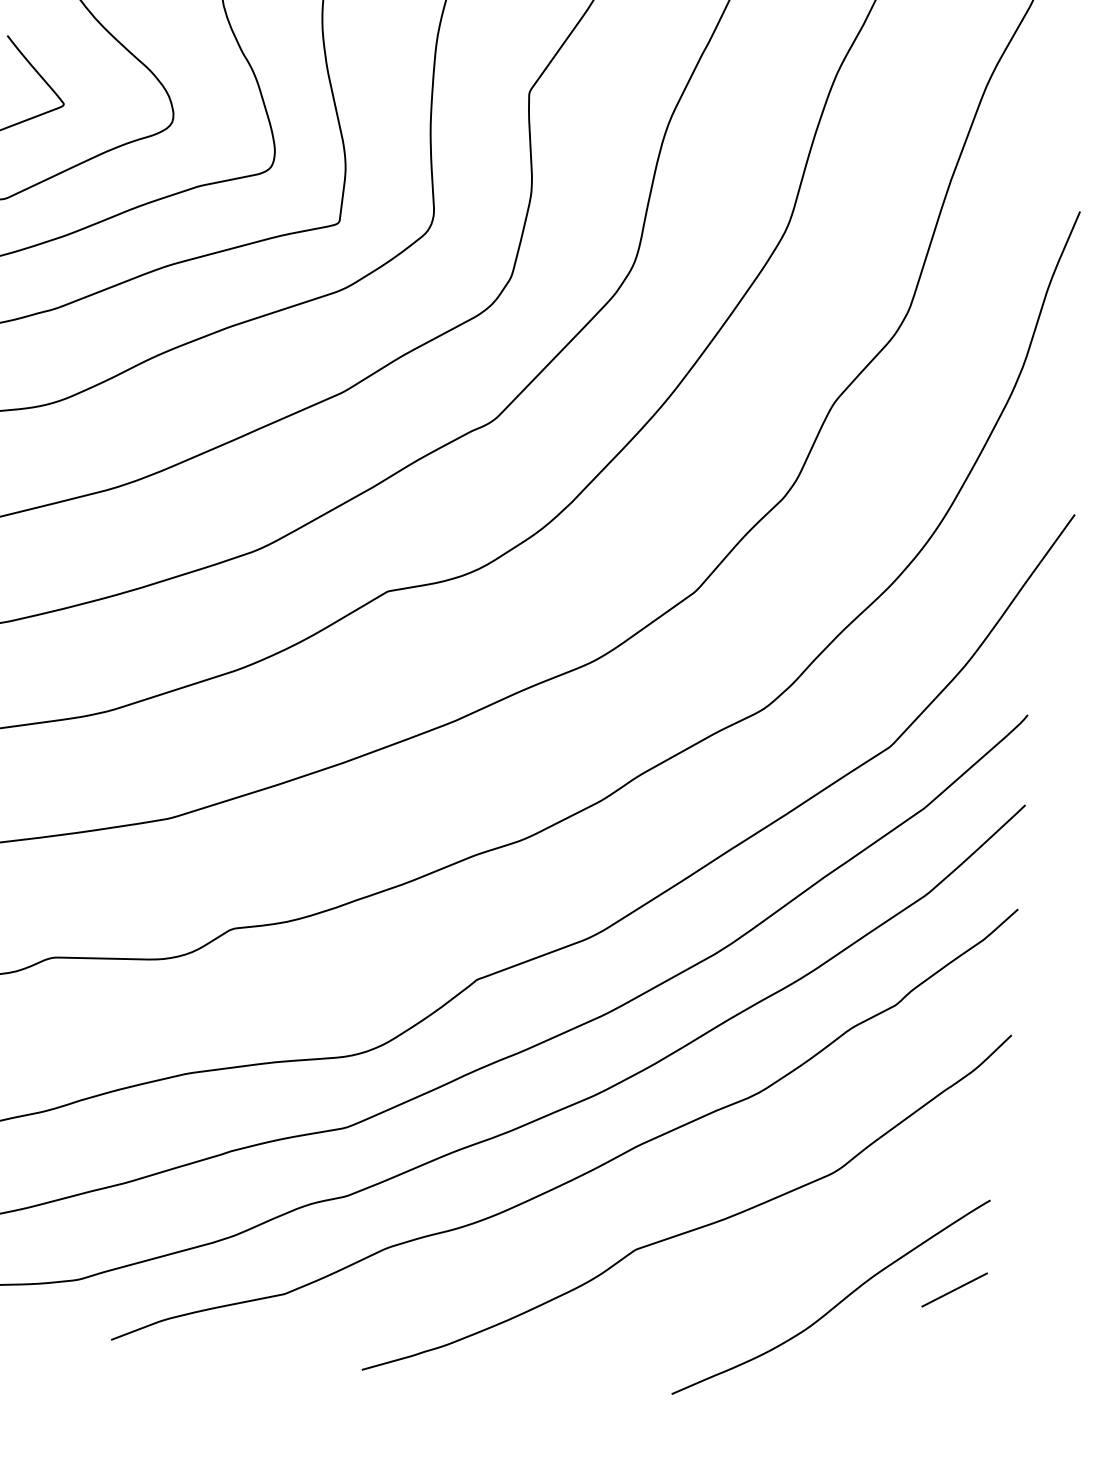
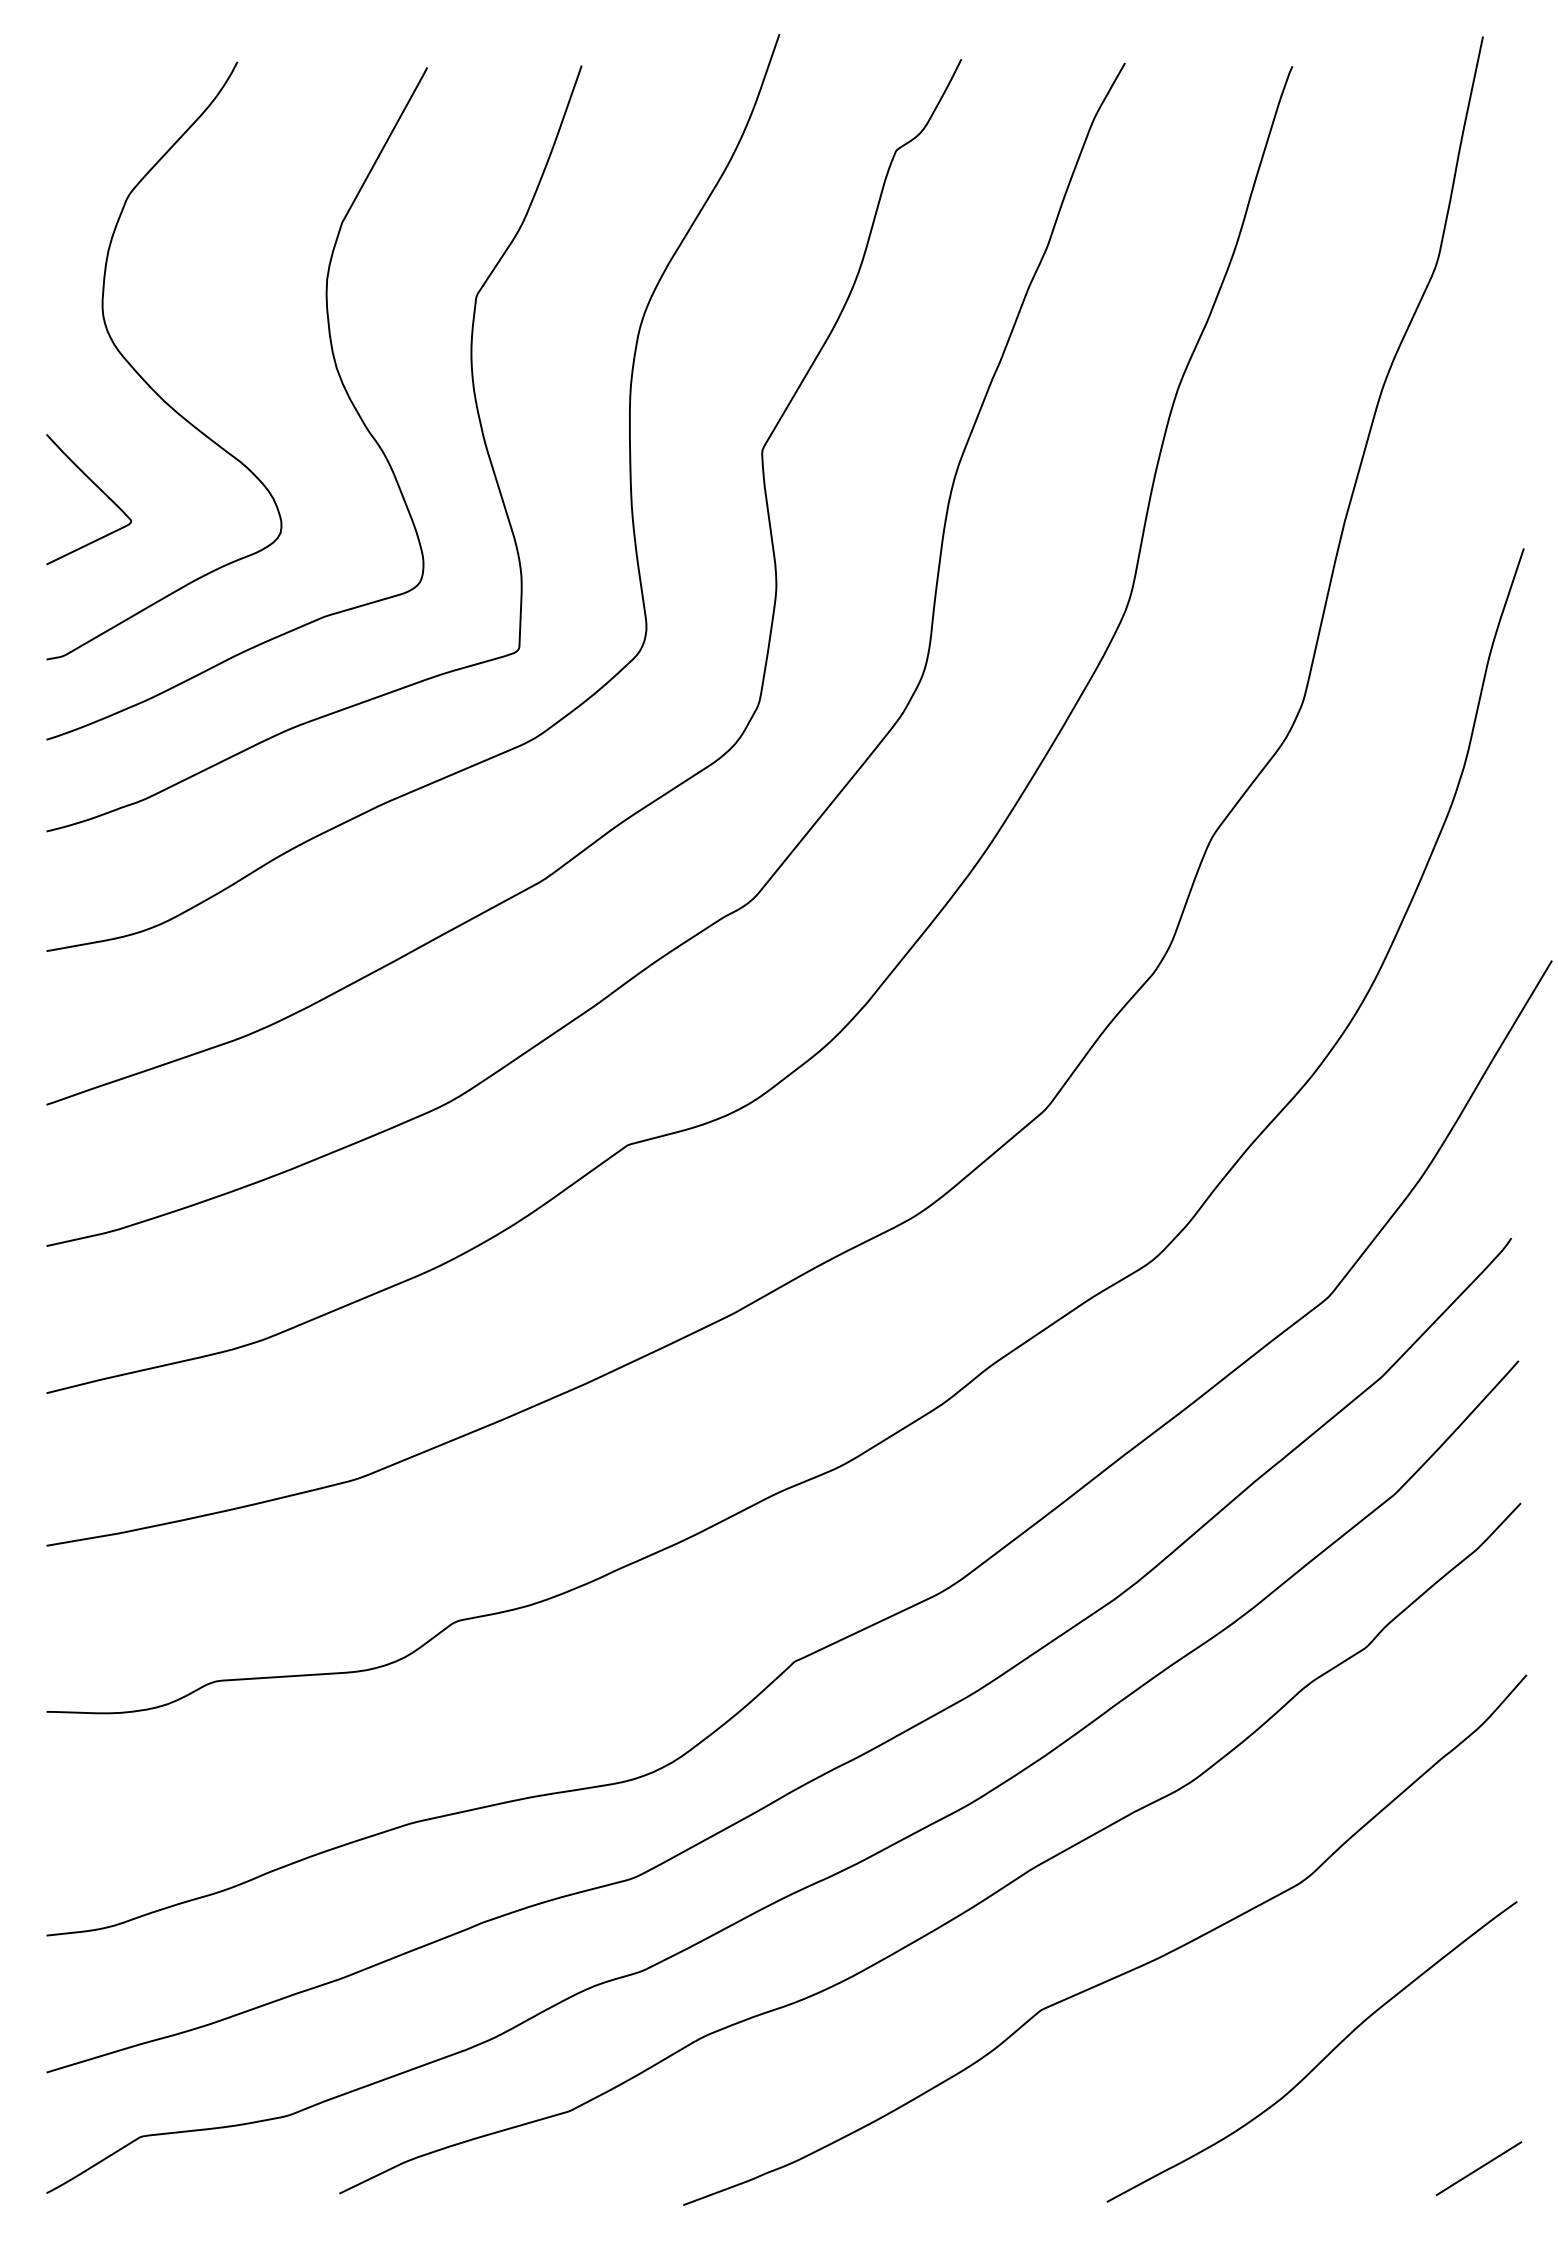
line: (954, 1289) -> (1478, 2168), moved

